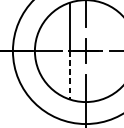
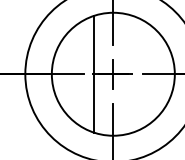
line: (70, 75) -> (94, 103), dashed -> solid

